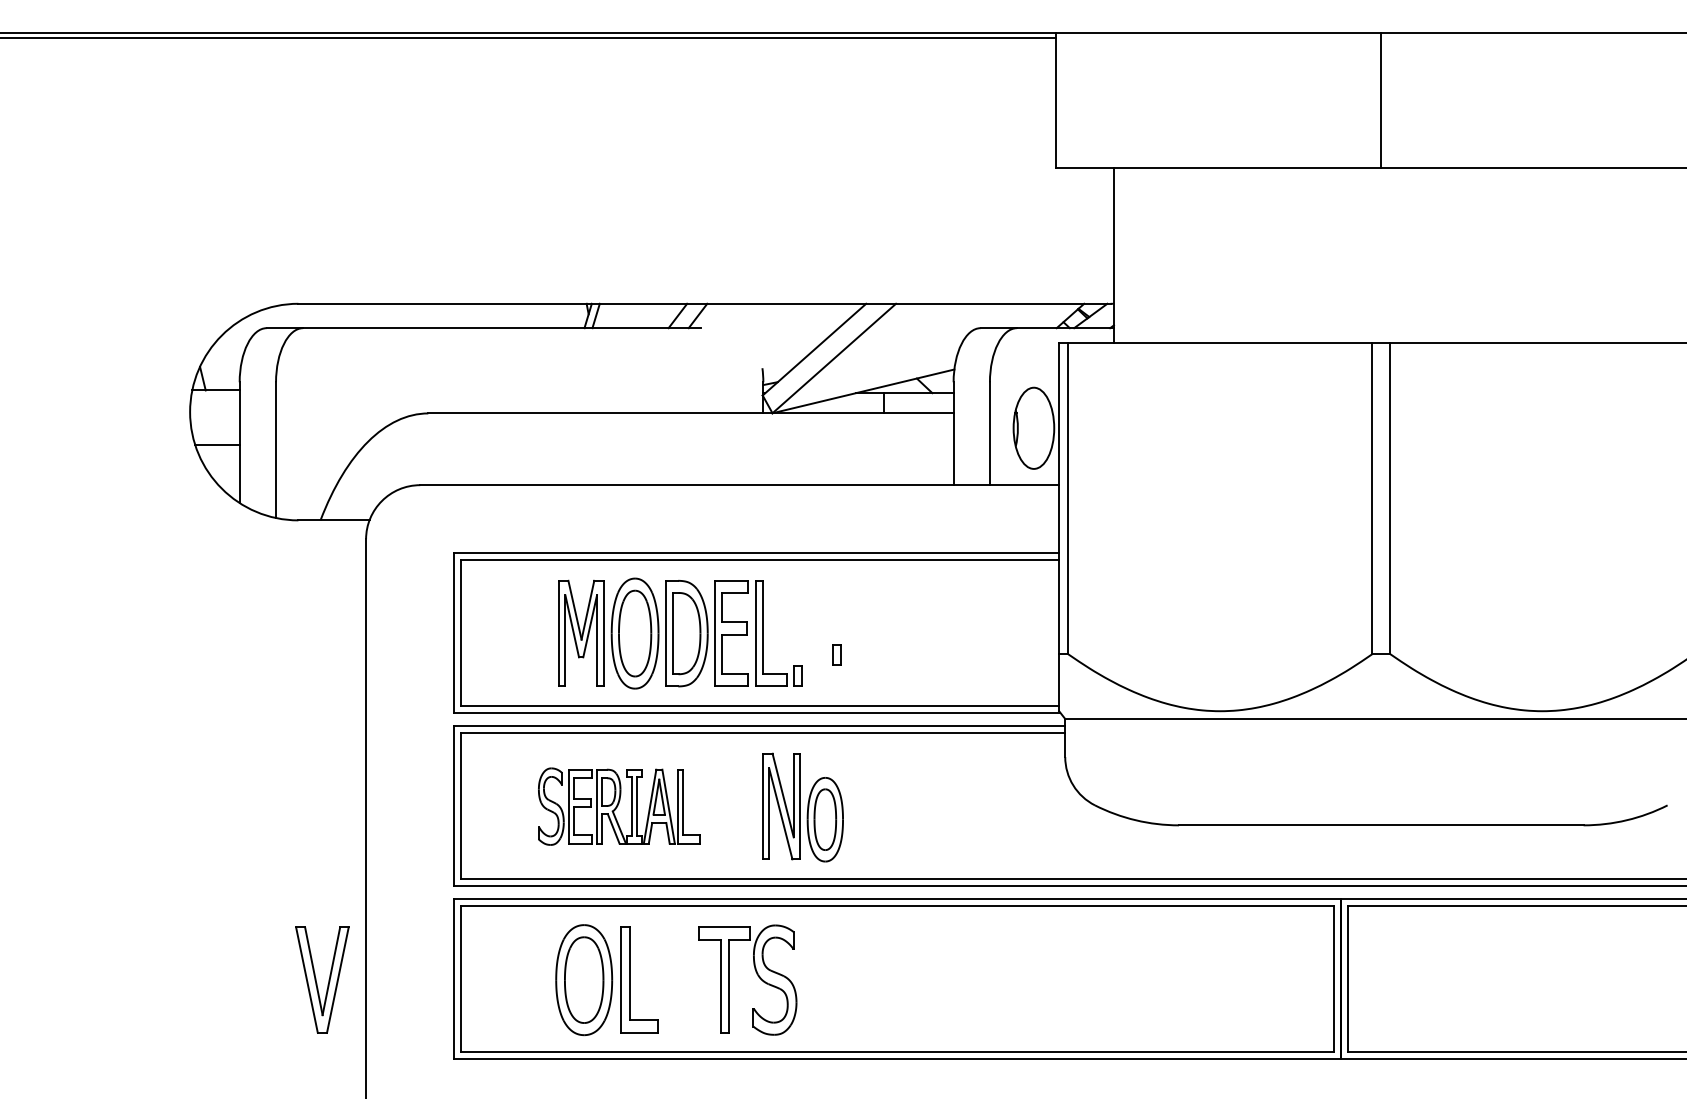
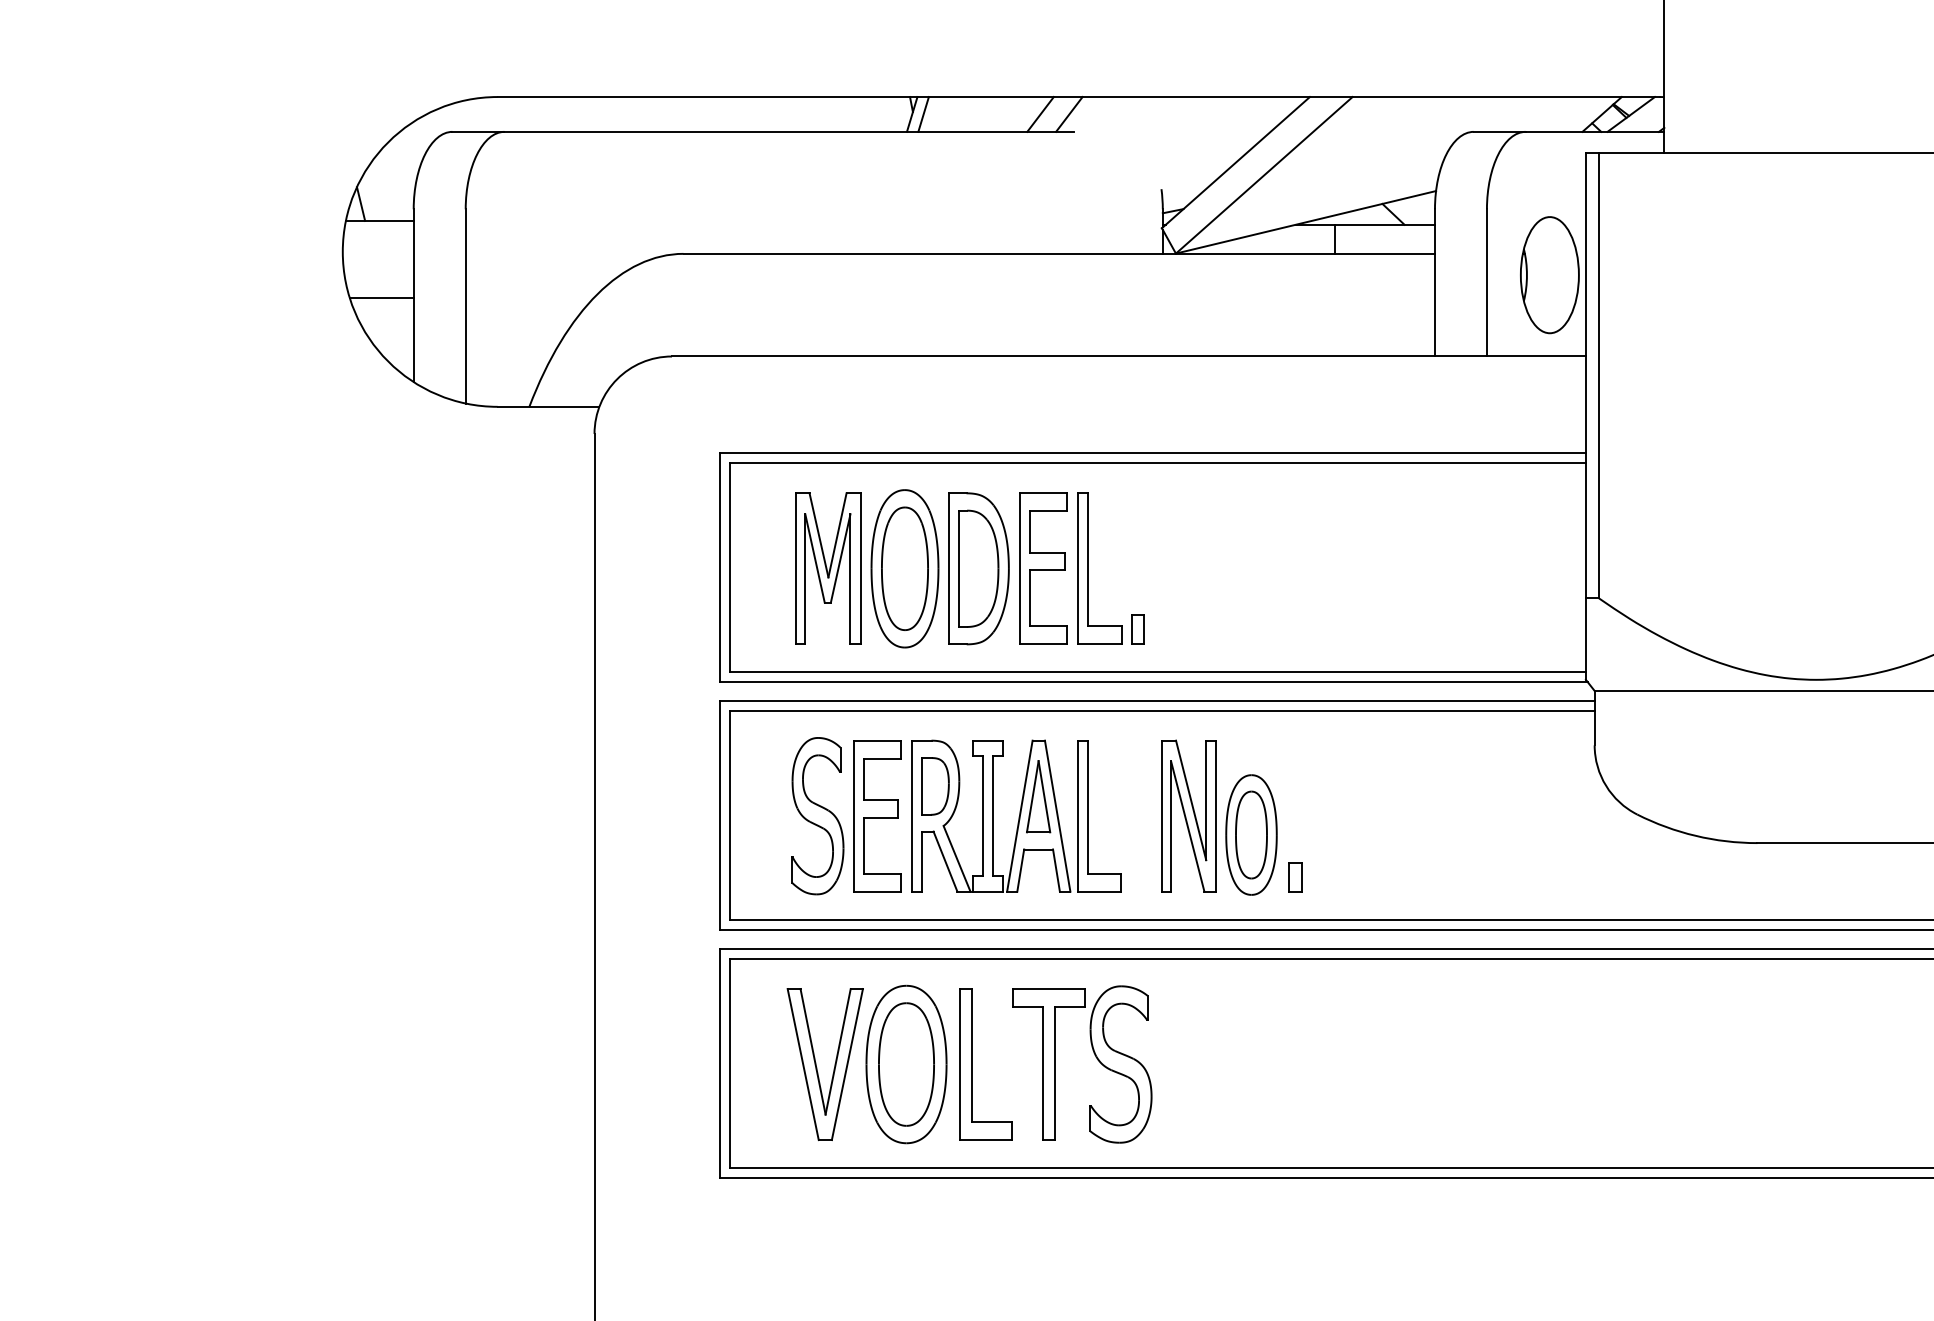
part: (680, 633) -> (969, 568), moved
part: (836, 654) -> (1294, 876), moved
part: (618, 806) -> (955, 816), size x1.43
part: (756, 974) -> (1094, 1056), moved
part: (322, 979) -> (825, 1063), moved

